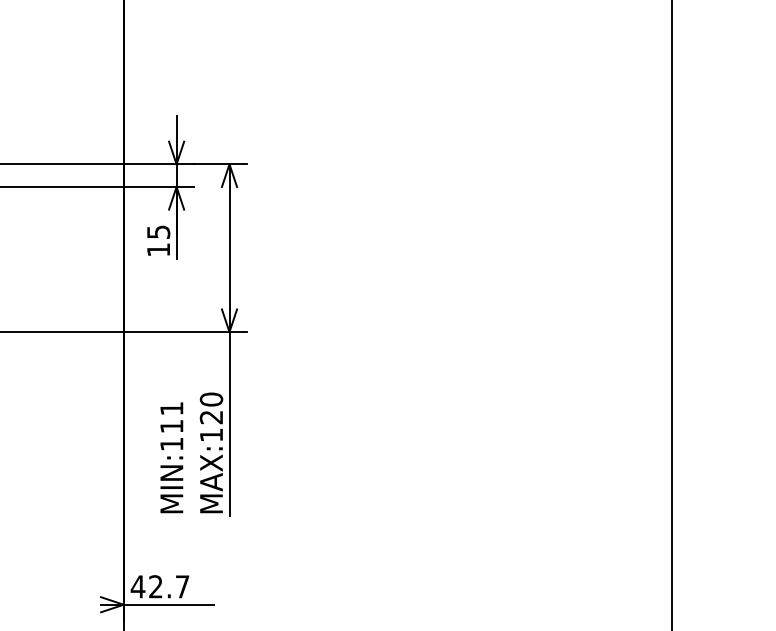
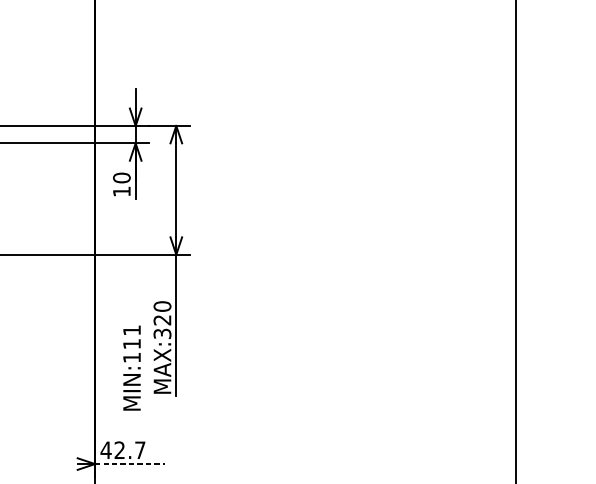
text: (158, 232) -> (121, 178), 15 -> 10
text: (211, 434) -> (162, 333), MAX:120 -> MAX:320
text: (171, 457) -> (131, 367), moved
line: (169, 604) -> (130, 463), solid -> dashed

